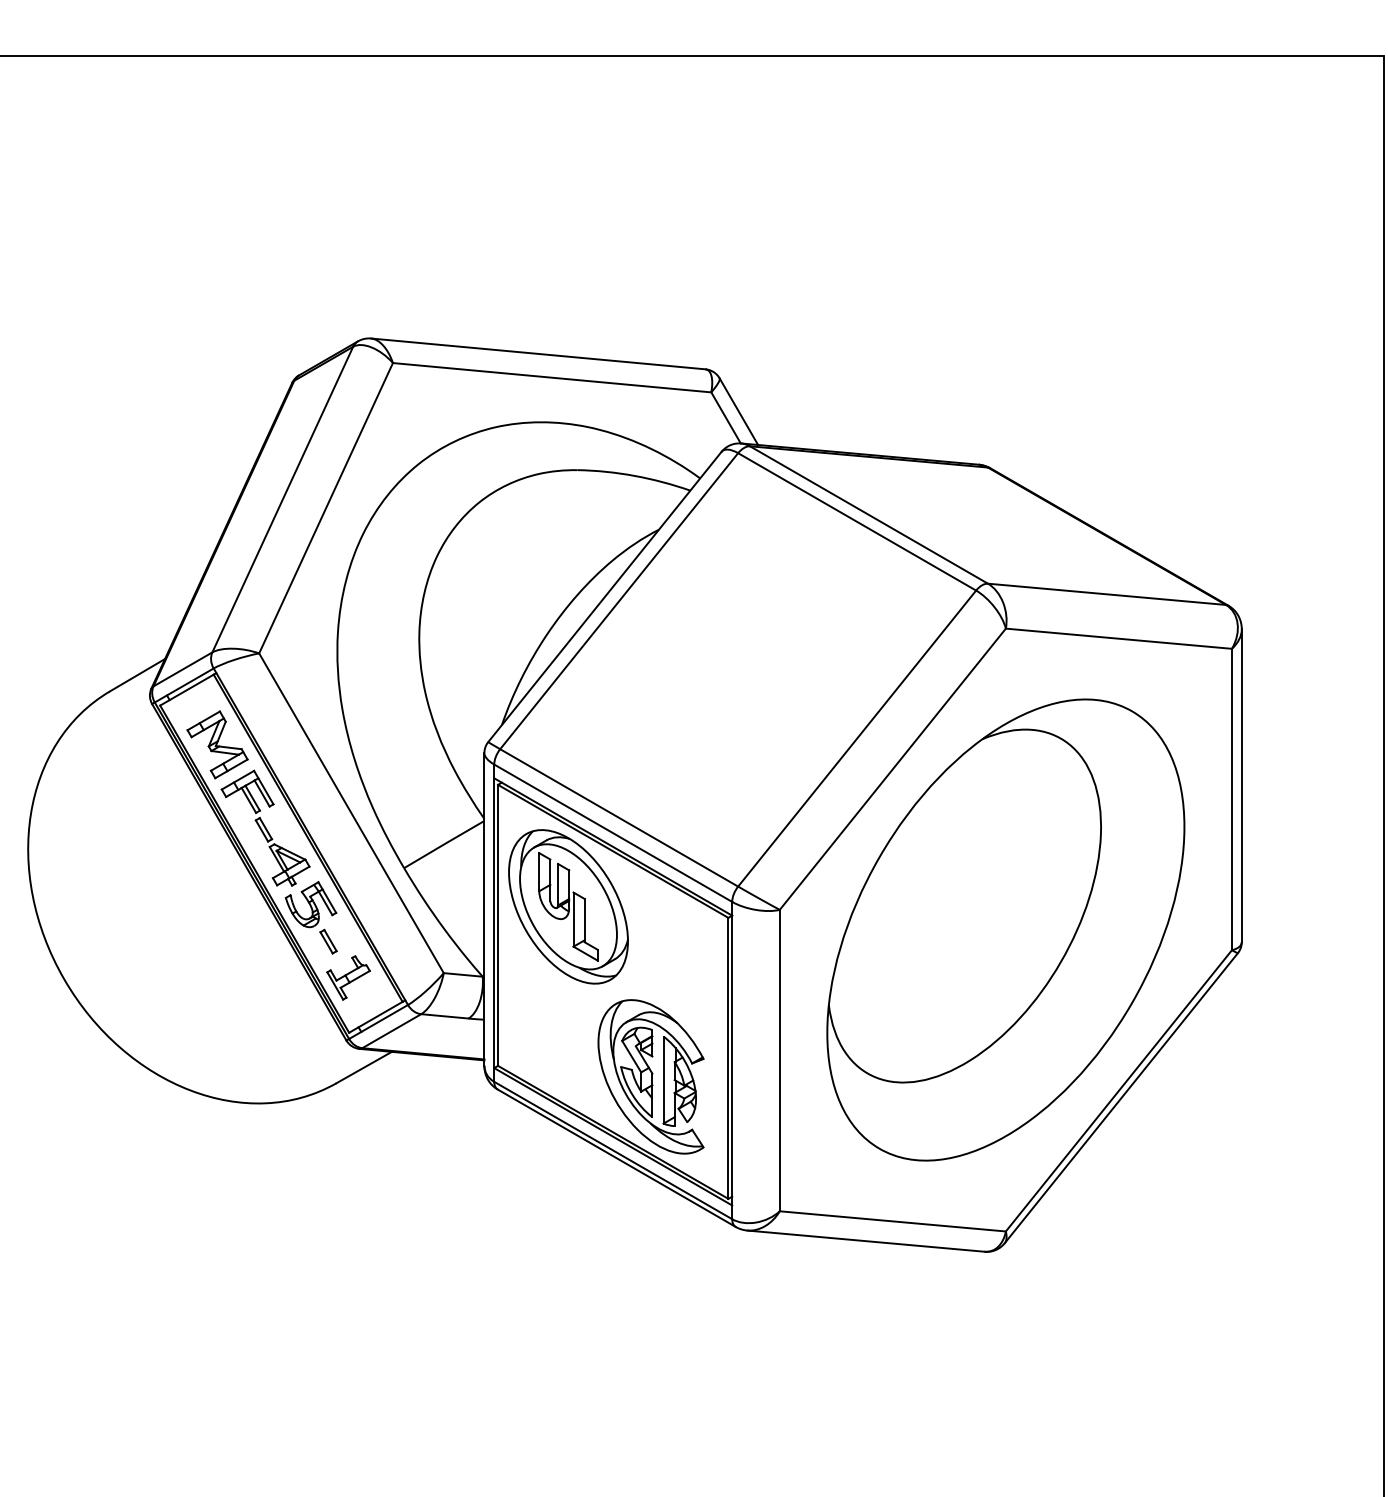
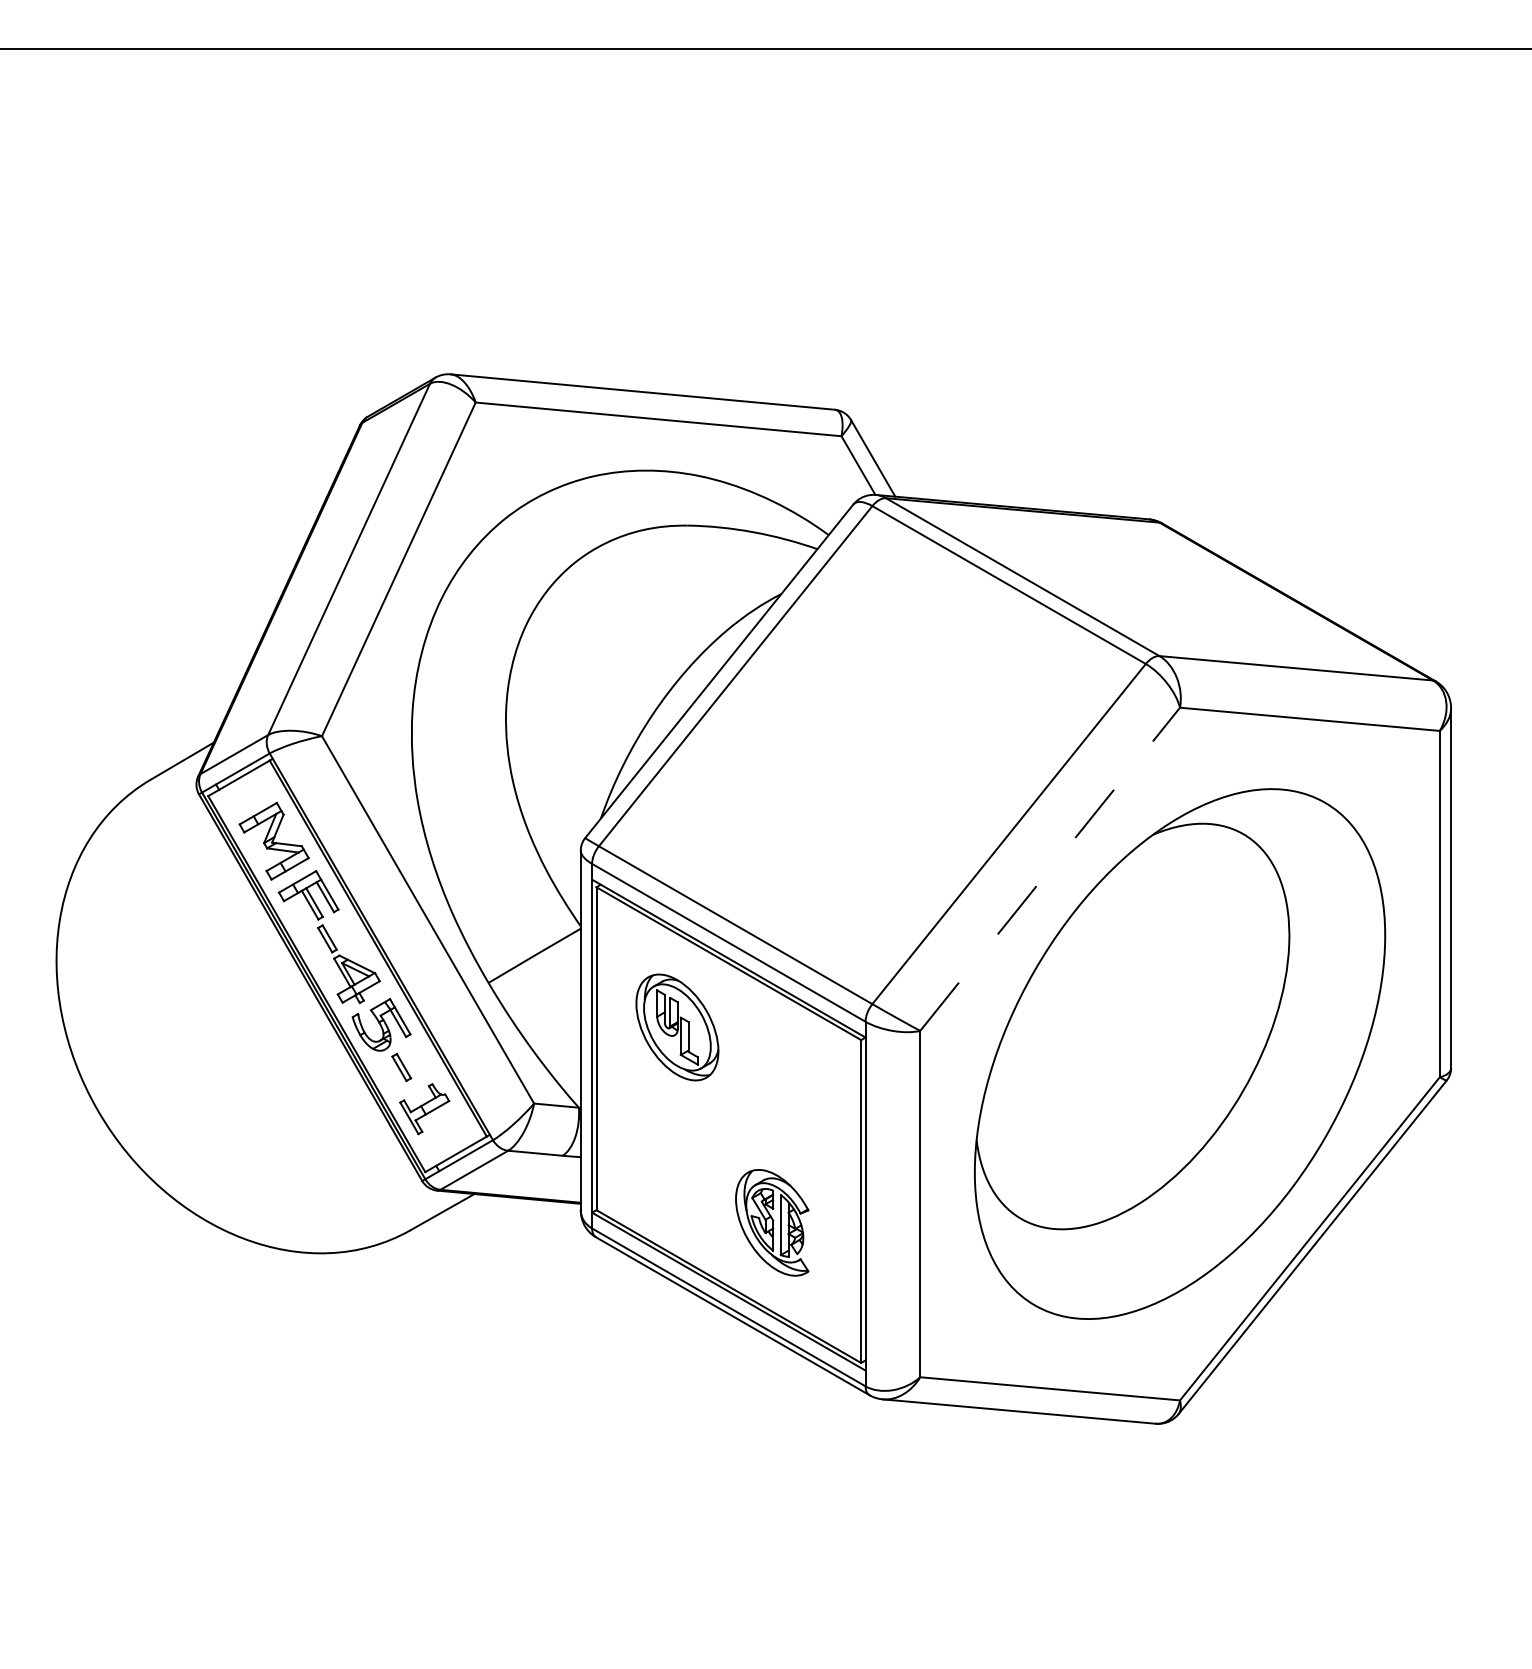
line: (893, 768) -> (1050, 868), solid -> dashed
part: (568, 906) -> (677, 1027), size x0.6
part: (650, 1076) -> (771, 1222), size x0.6

